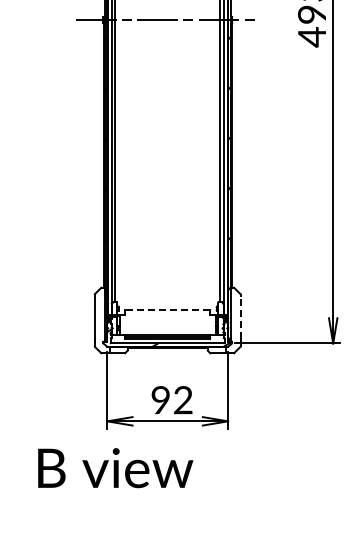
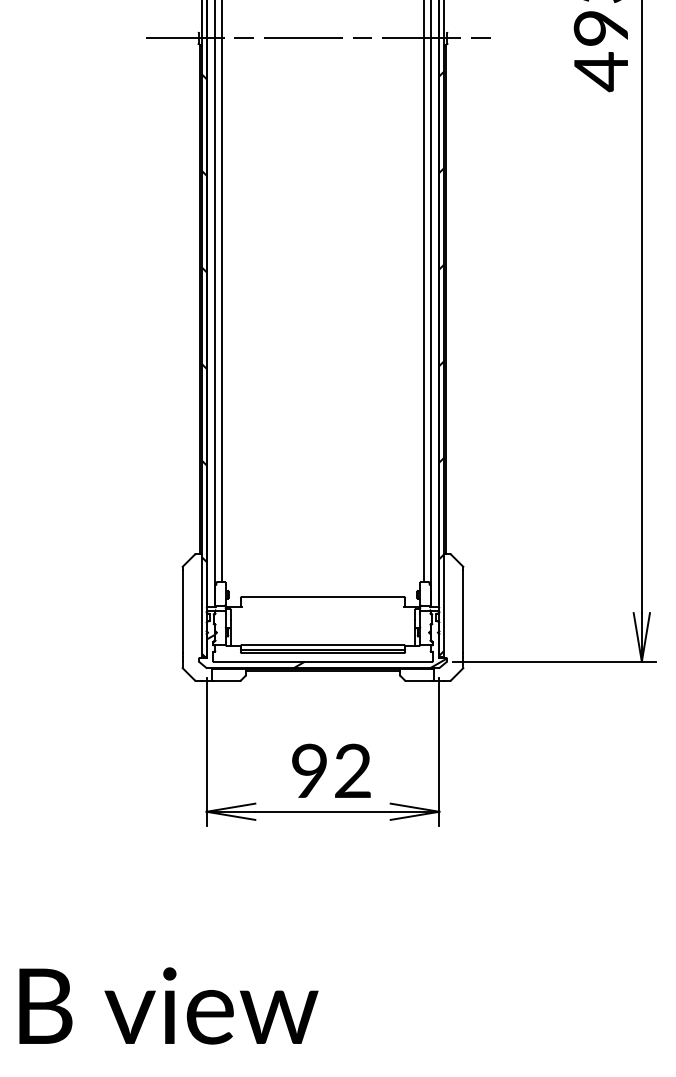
line: (167, 310) -> (322, 598), dashed -> solid
line: (240, 317) -> (463, 611), dashed -> solid
text: (115, 468) -> (168, 1006), moved

